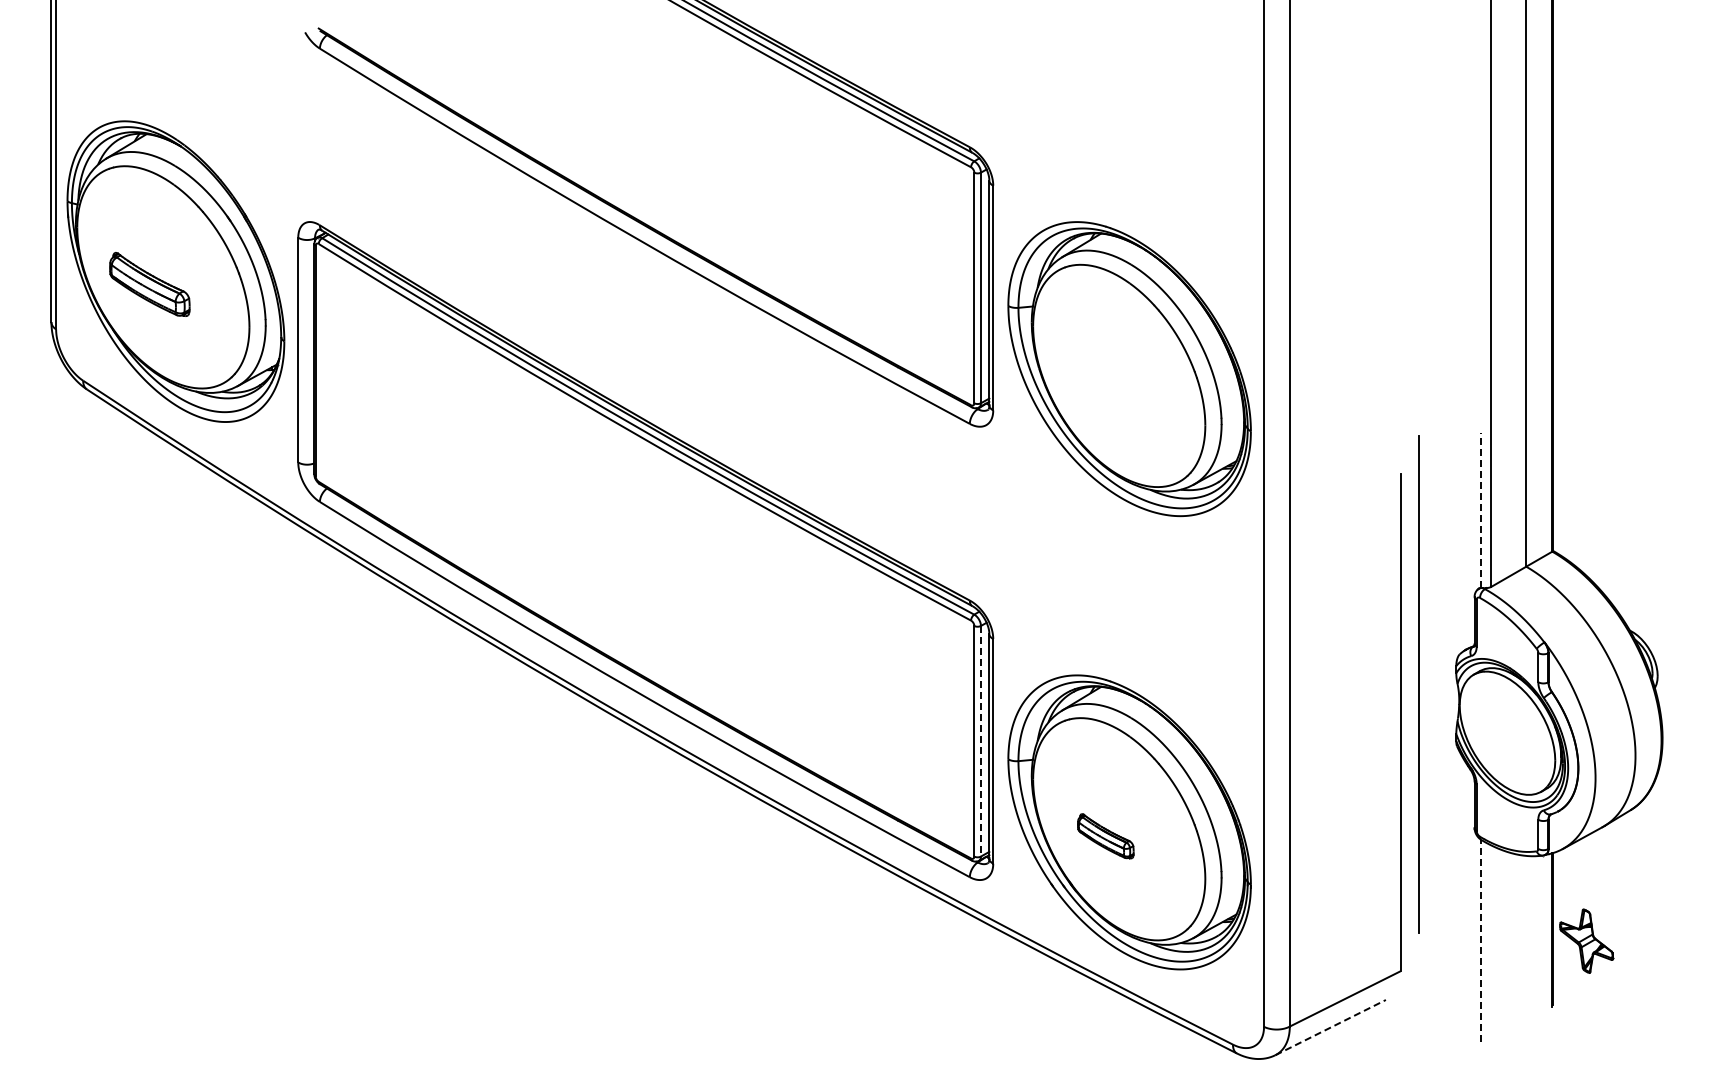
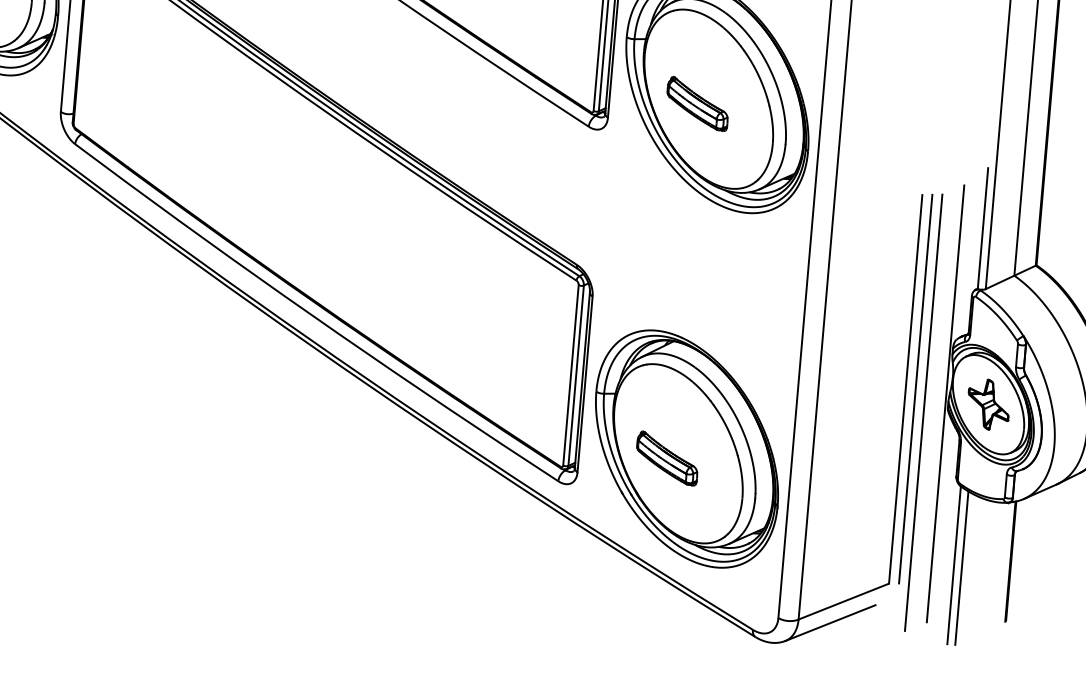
part: (1105, 382) -> (697, 103), added
line: (1481, 509) -> (983, 227), dashed -> solid
line: (1418, 684) -> (915, 389), moved
line: (1452, 736) -> (945, 403), added
line: (980, 741) -> (575, 375), dashed -> solid
line: (1426, 750) -> (924, 412), added
part: (1105, 835) -> (667, 457), size x1.43
line: (1481, 940) -> (954, 565), dashed -> solid
part: (1586, 940) -> (988, 404), moved
line: (1491, 943) -> (961, 568), added
line: (1330, 1027) -> (830, 622), dashed -> solid

